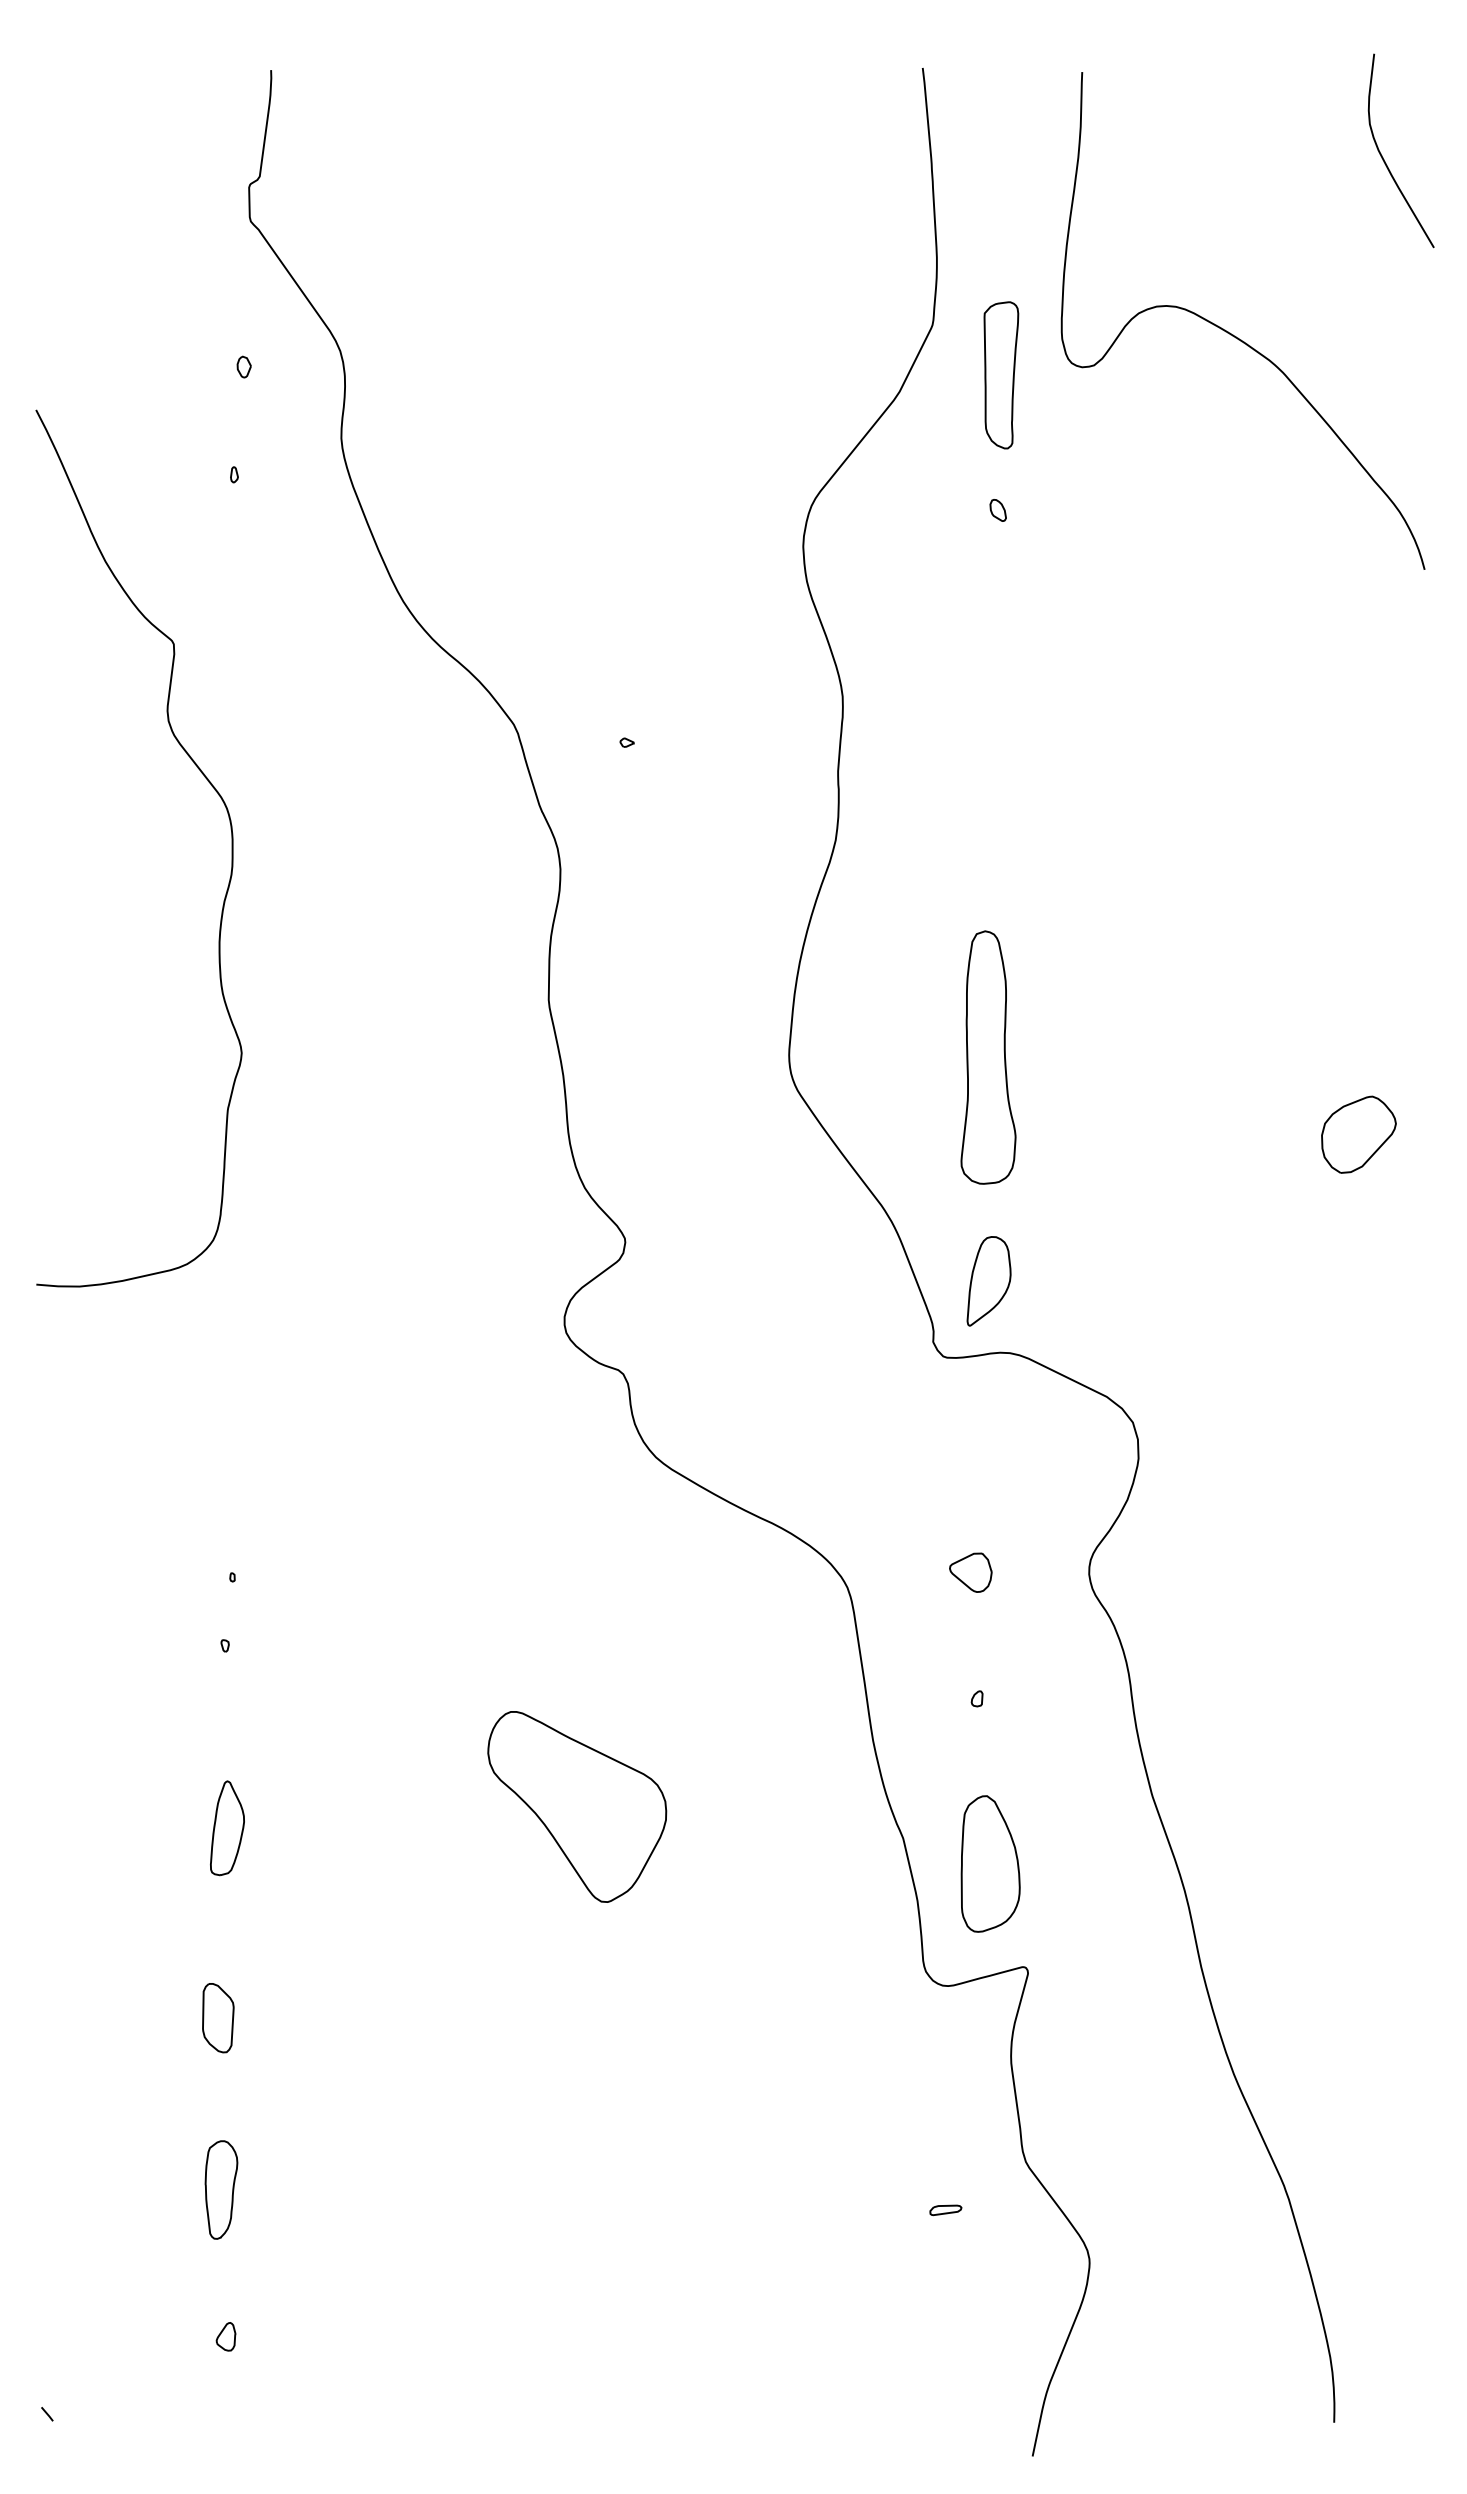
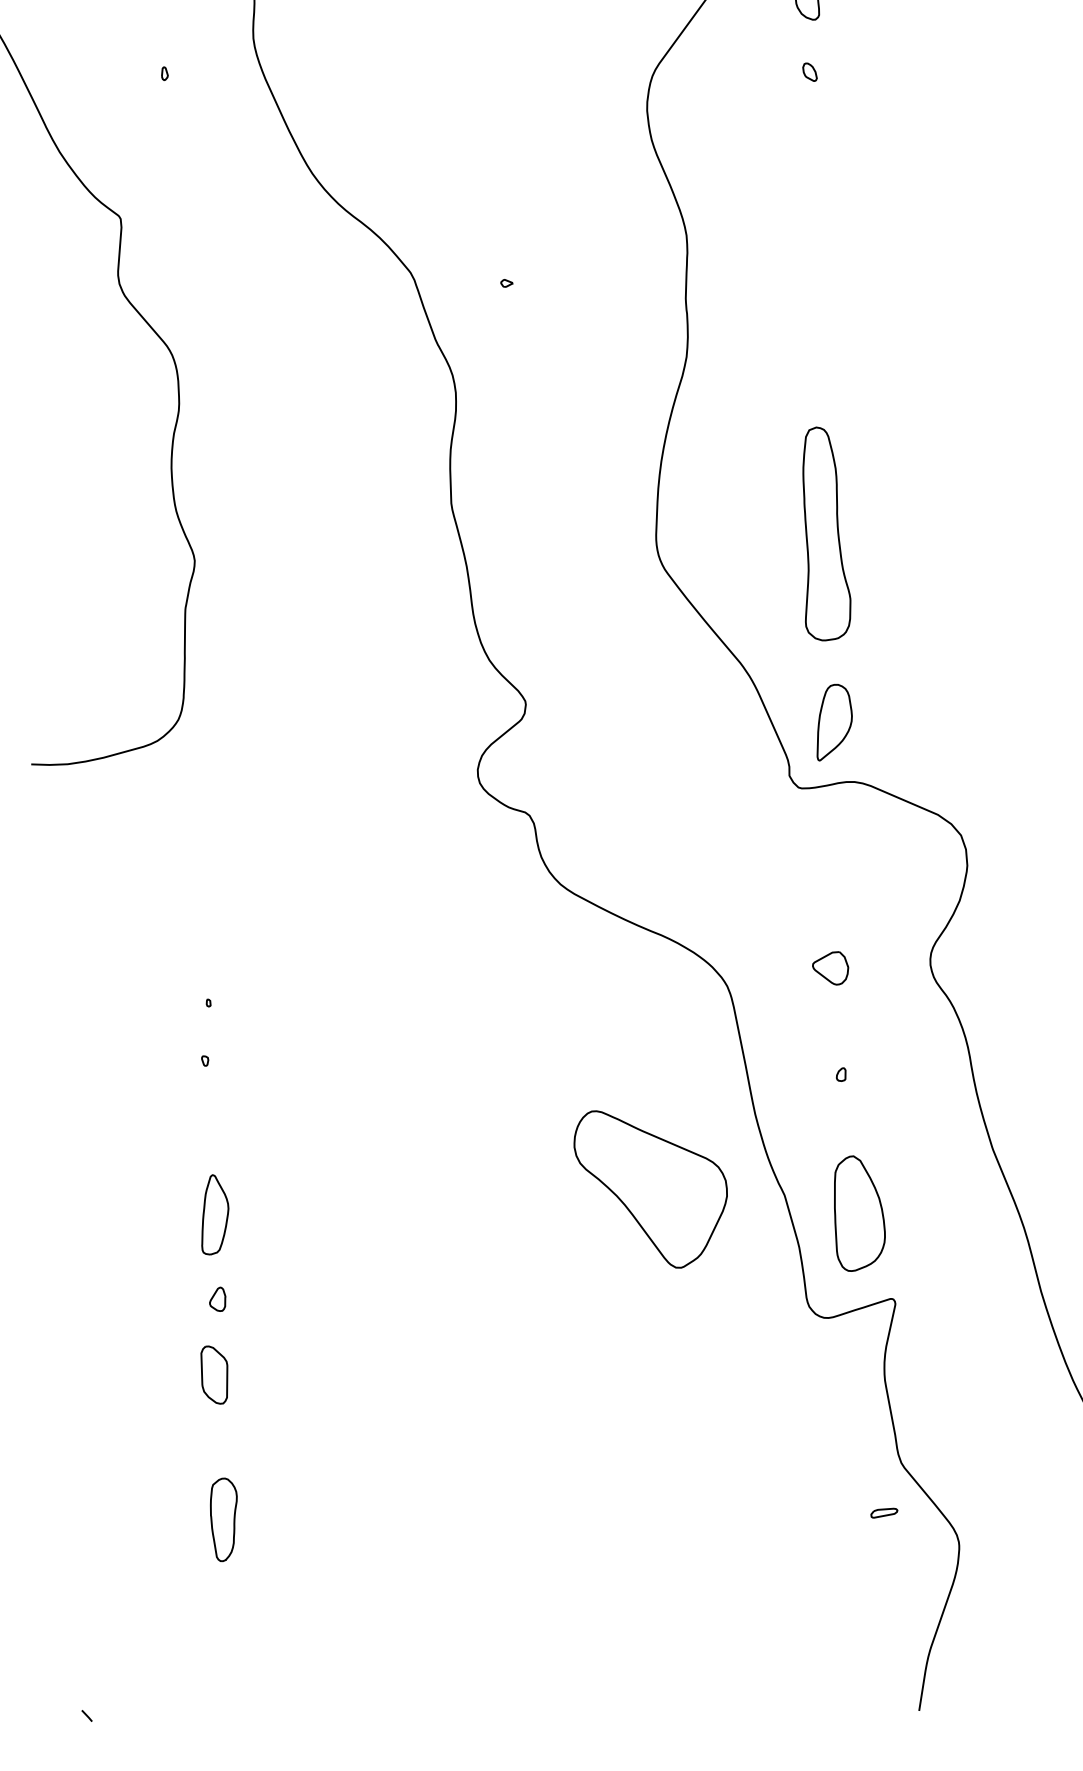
part: (577, 1806) -> (651, 1188), moved
part: (945, 2210) -> (884, 1513), moved
part: (225, 2336) -> (217, 1299), moved

